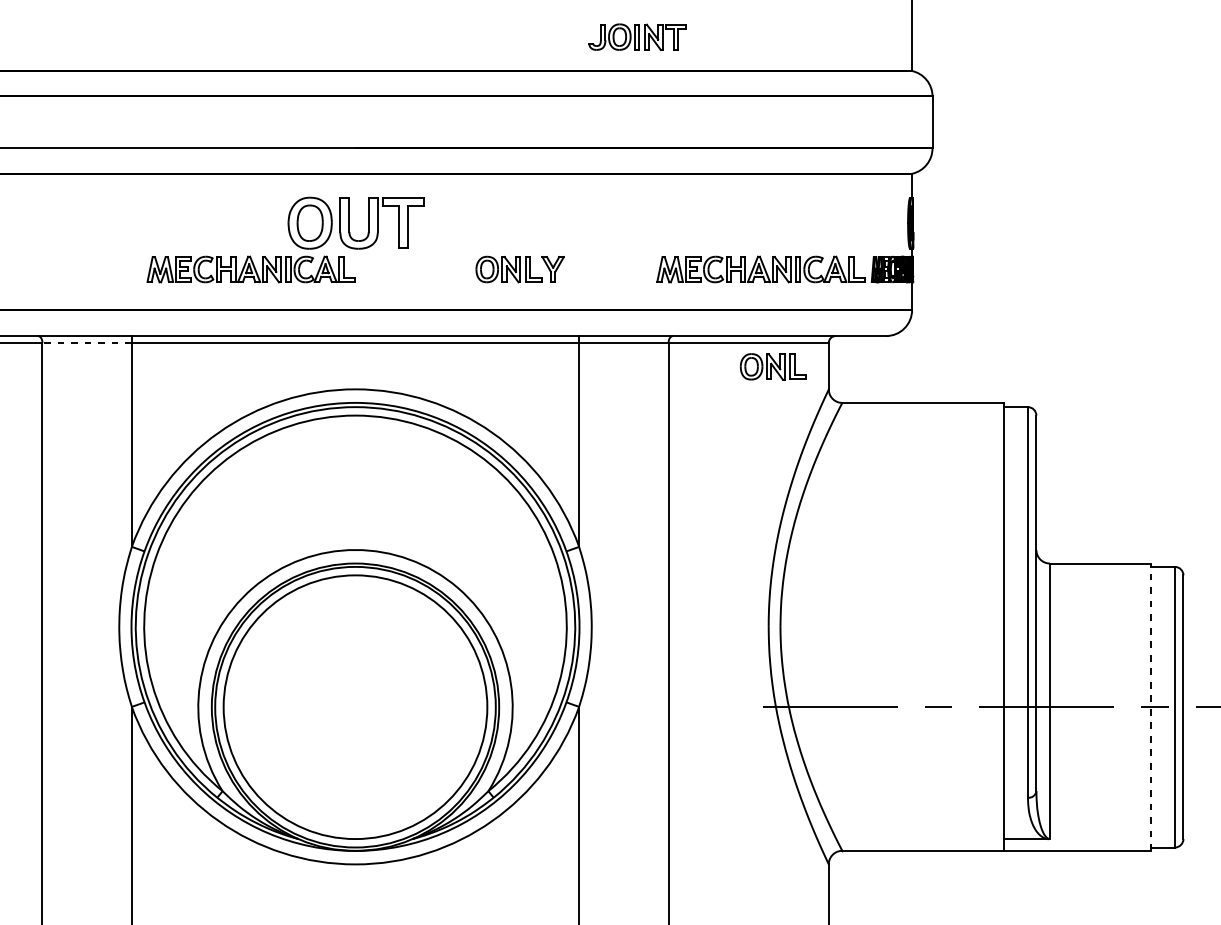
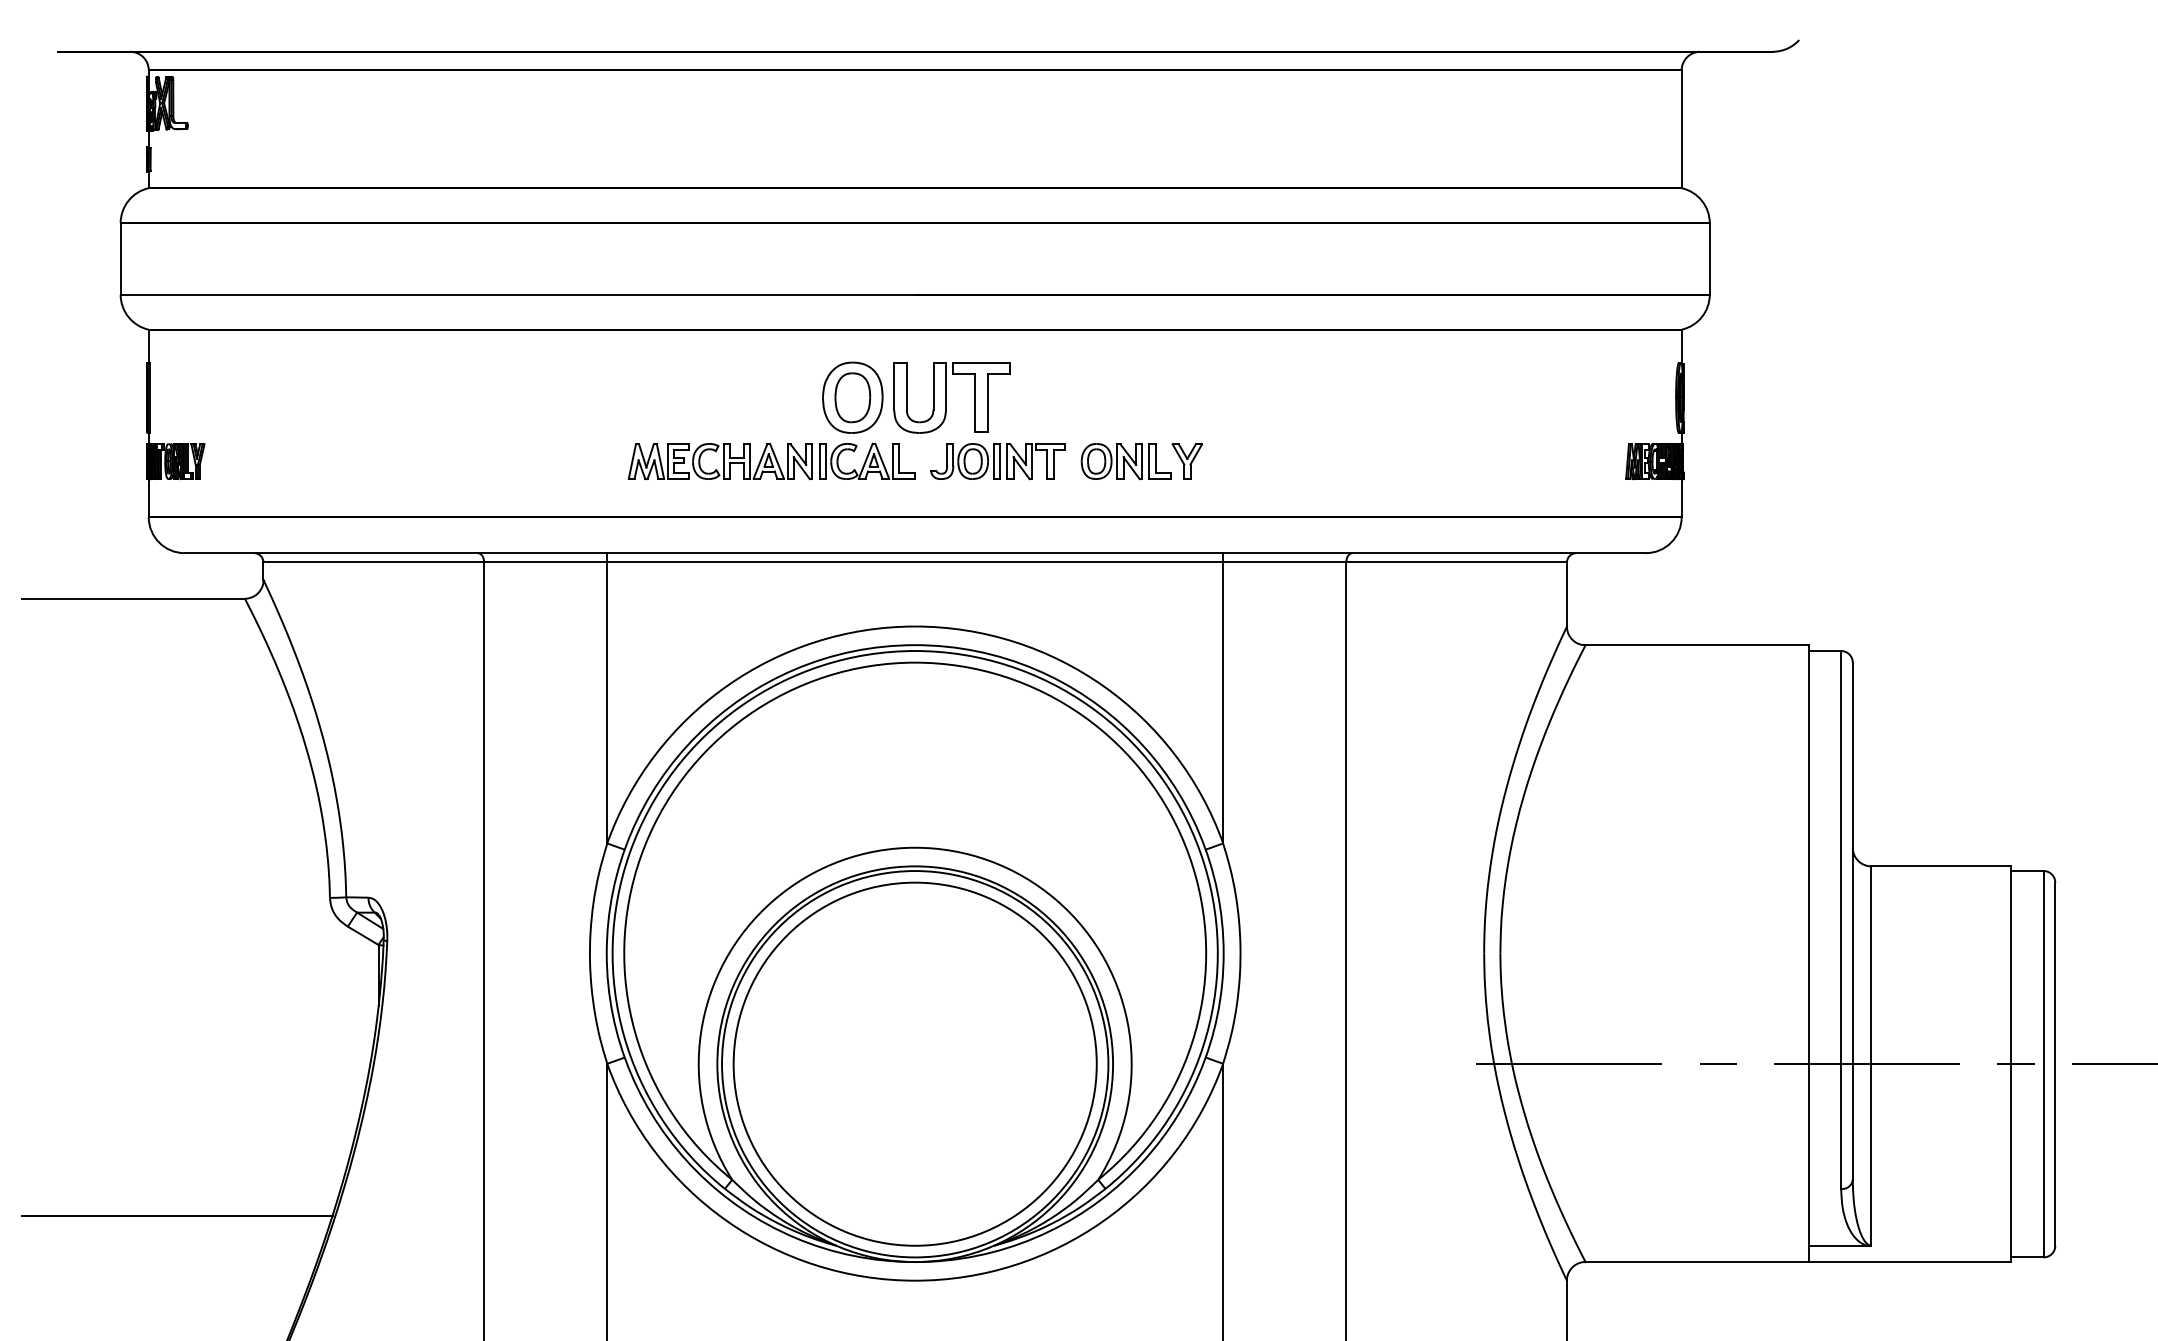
part: (637, 37) -> (997, 461), moved
part: (760, 269) -> (1473, 461), removed
line: (87, 342) -> (545, 562), dashed -> solid
part: (772, 366) -> (1489, 595), removed
line: (1151, 707) -> (2011, 1064), dashed -> solid

